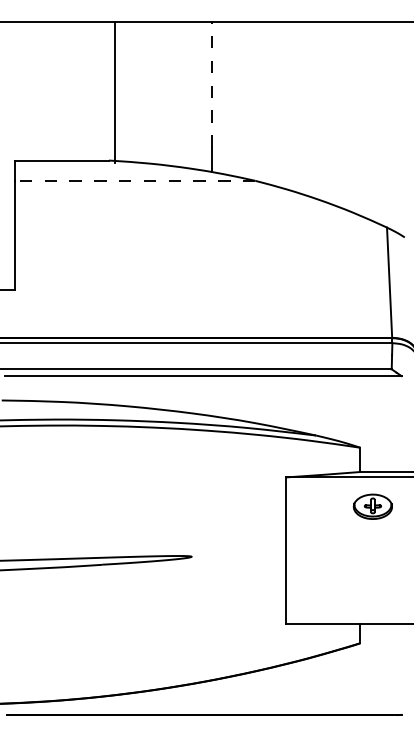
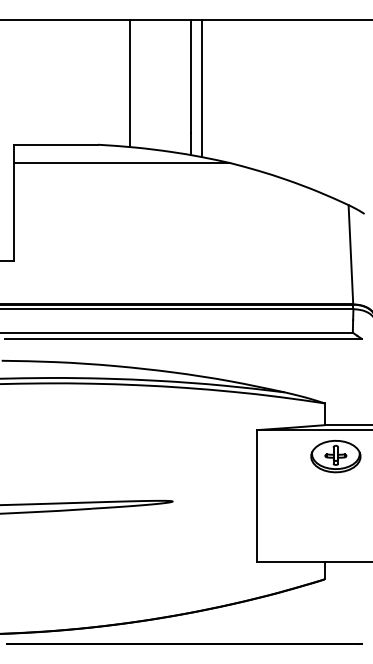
line: (212, 84) -> (191, 76), dashed -> solid
line: (114, 92) -> (129, 83), moved
line: (223, 98) -> (201, 88), added
line: (134, 181) -> (121, 163), dashed -> solid
part: (372, 506) -> (335, 456), size x1.43

